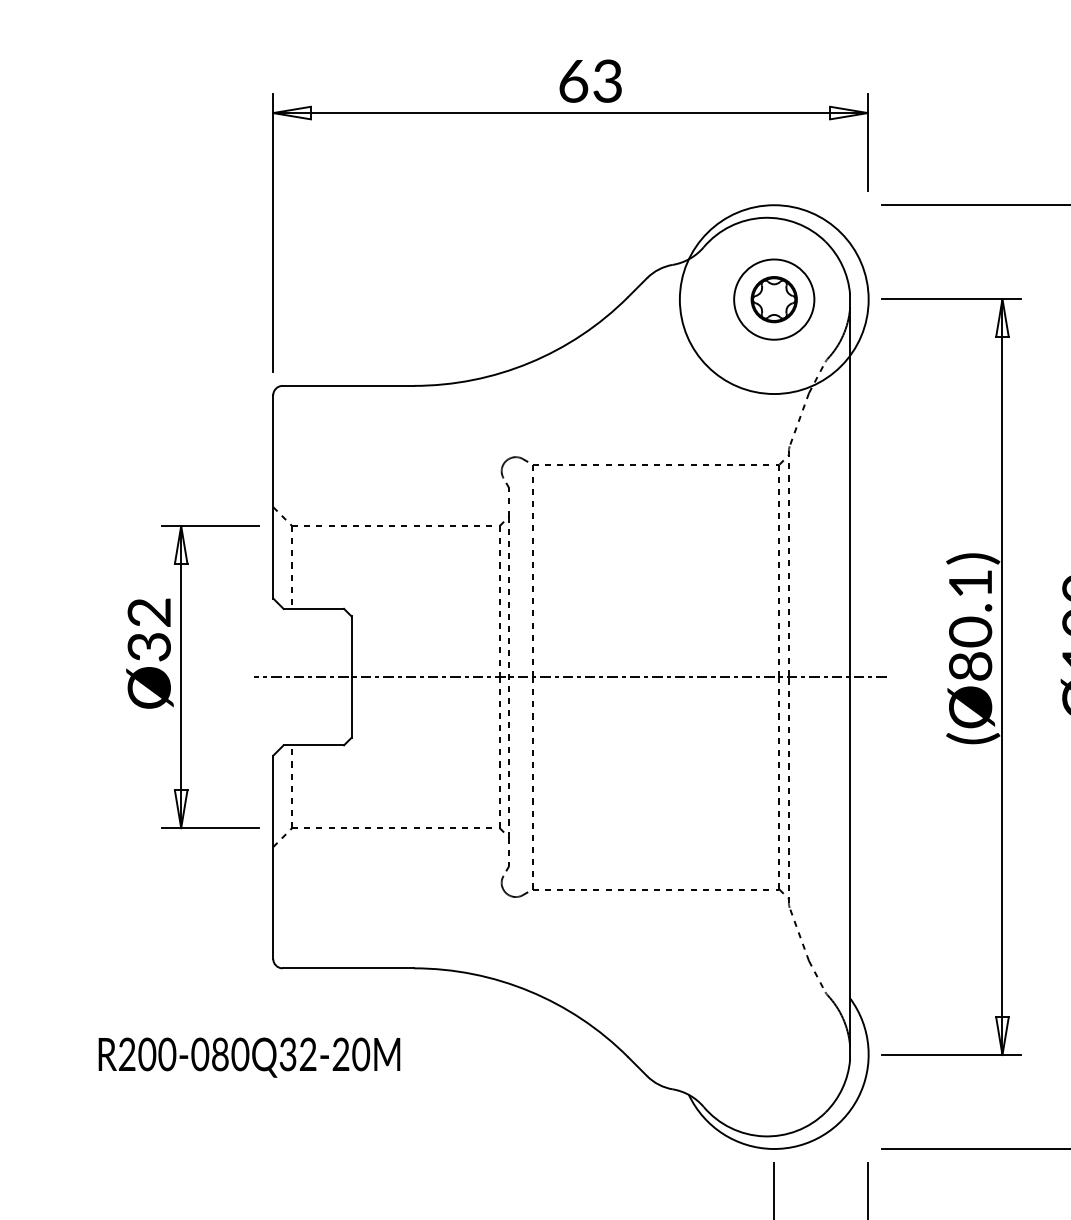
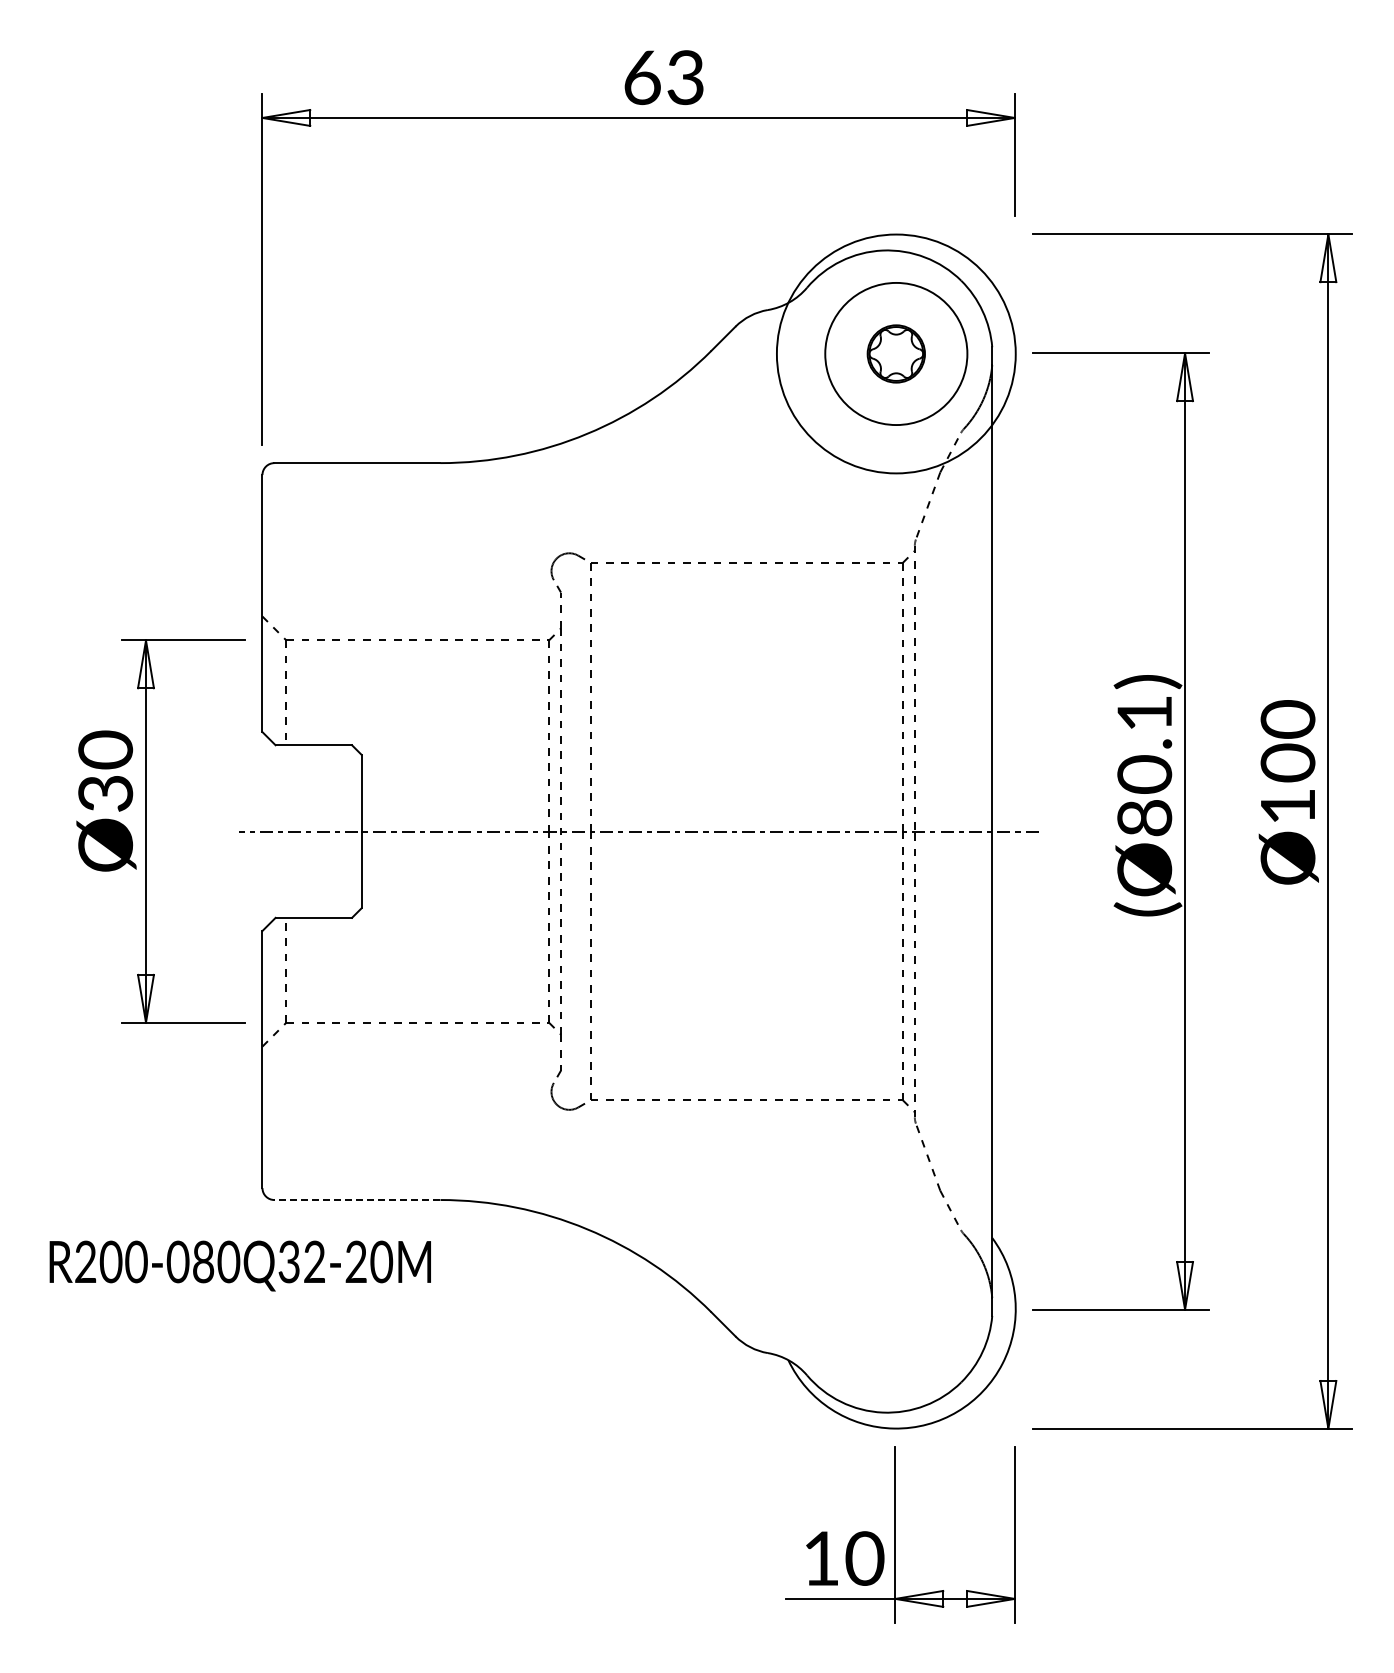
circle: (774, 299) -> (896, 353), size x1.4
text: (149, 612) -> (105, 749), Ø32 -> Ø30
line: (347, 968) -> (356, 1200), solid -> dashed
text: (248, 1057) -> (239, 1265), moved

